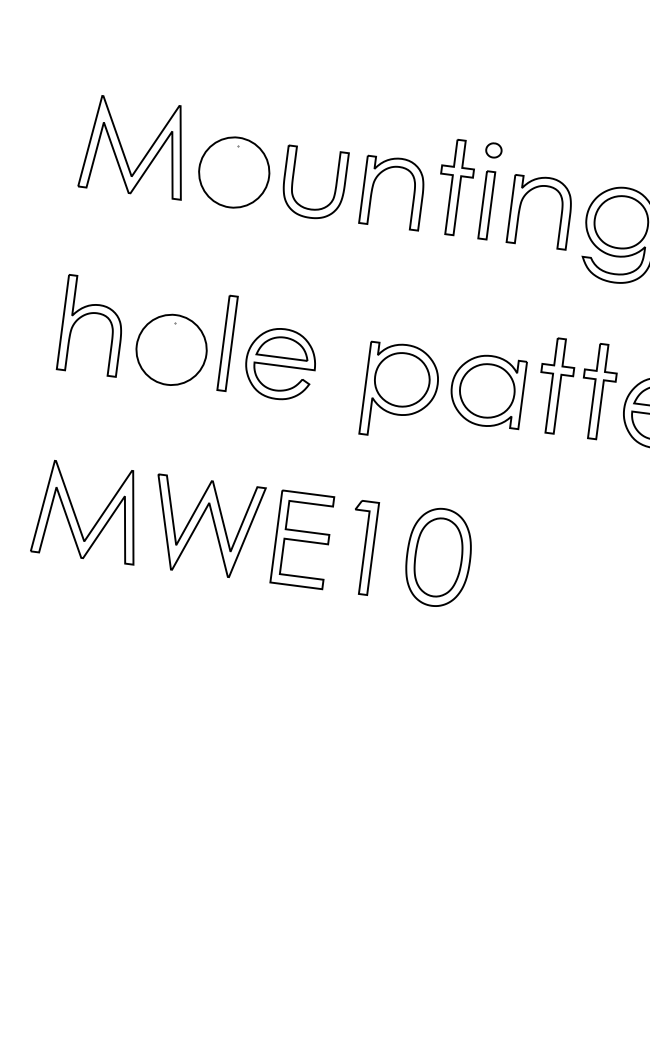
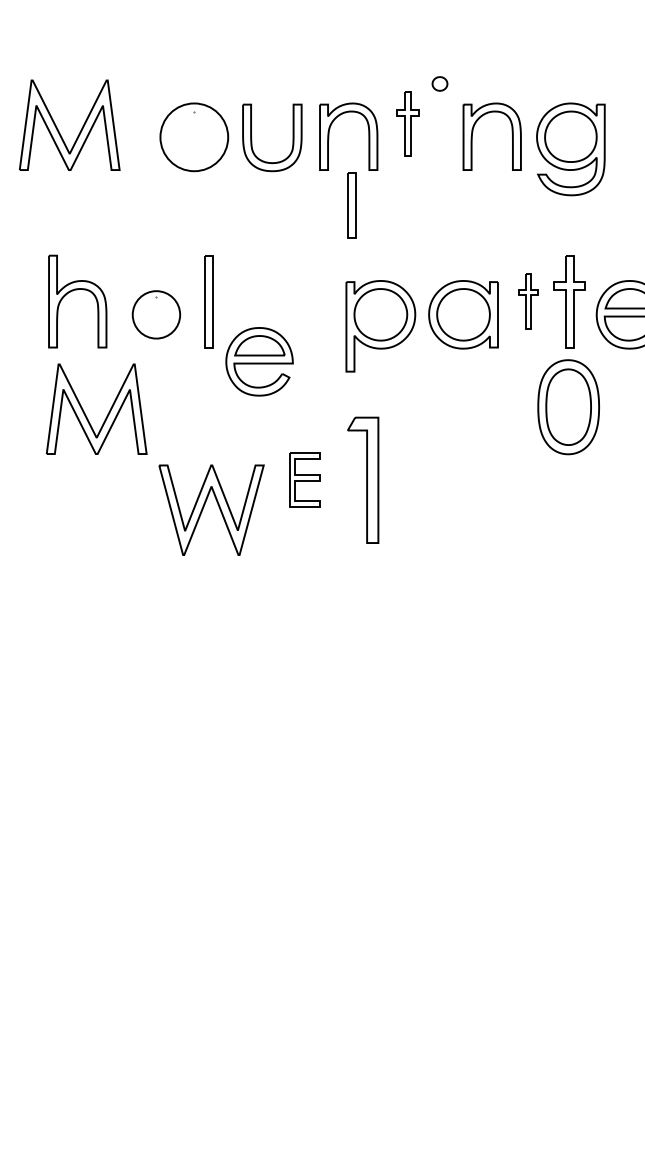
part: (123, 149) -> (58, 129), moved
part: (455, 186) -> (407, 123), size x0.7
part: (486, 205) -> (351, 205), moved
part: (171, 349) -> (156, 314), size x0.7
part: (280, 363) -> (259, 361), moved
part: (555, 385) -> (528, 301), size x0.6
part: (76, 514) -> (85, 413), moved
part: (199, 523) -> (204, 507), moved
part: (301, 538) -> (304, 479), size x0.6
part: (361, 546) -> (362, 479), size x1.4
part: (438, 557) -> (568, 407), moved

